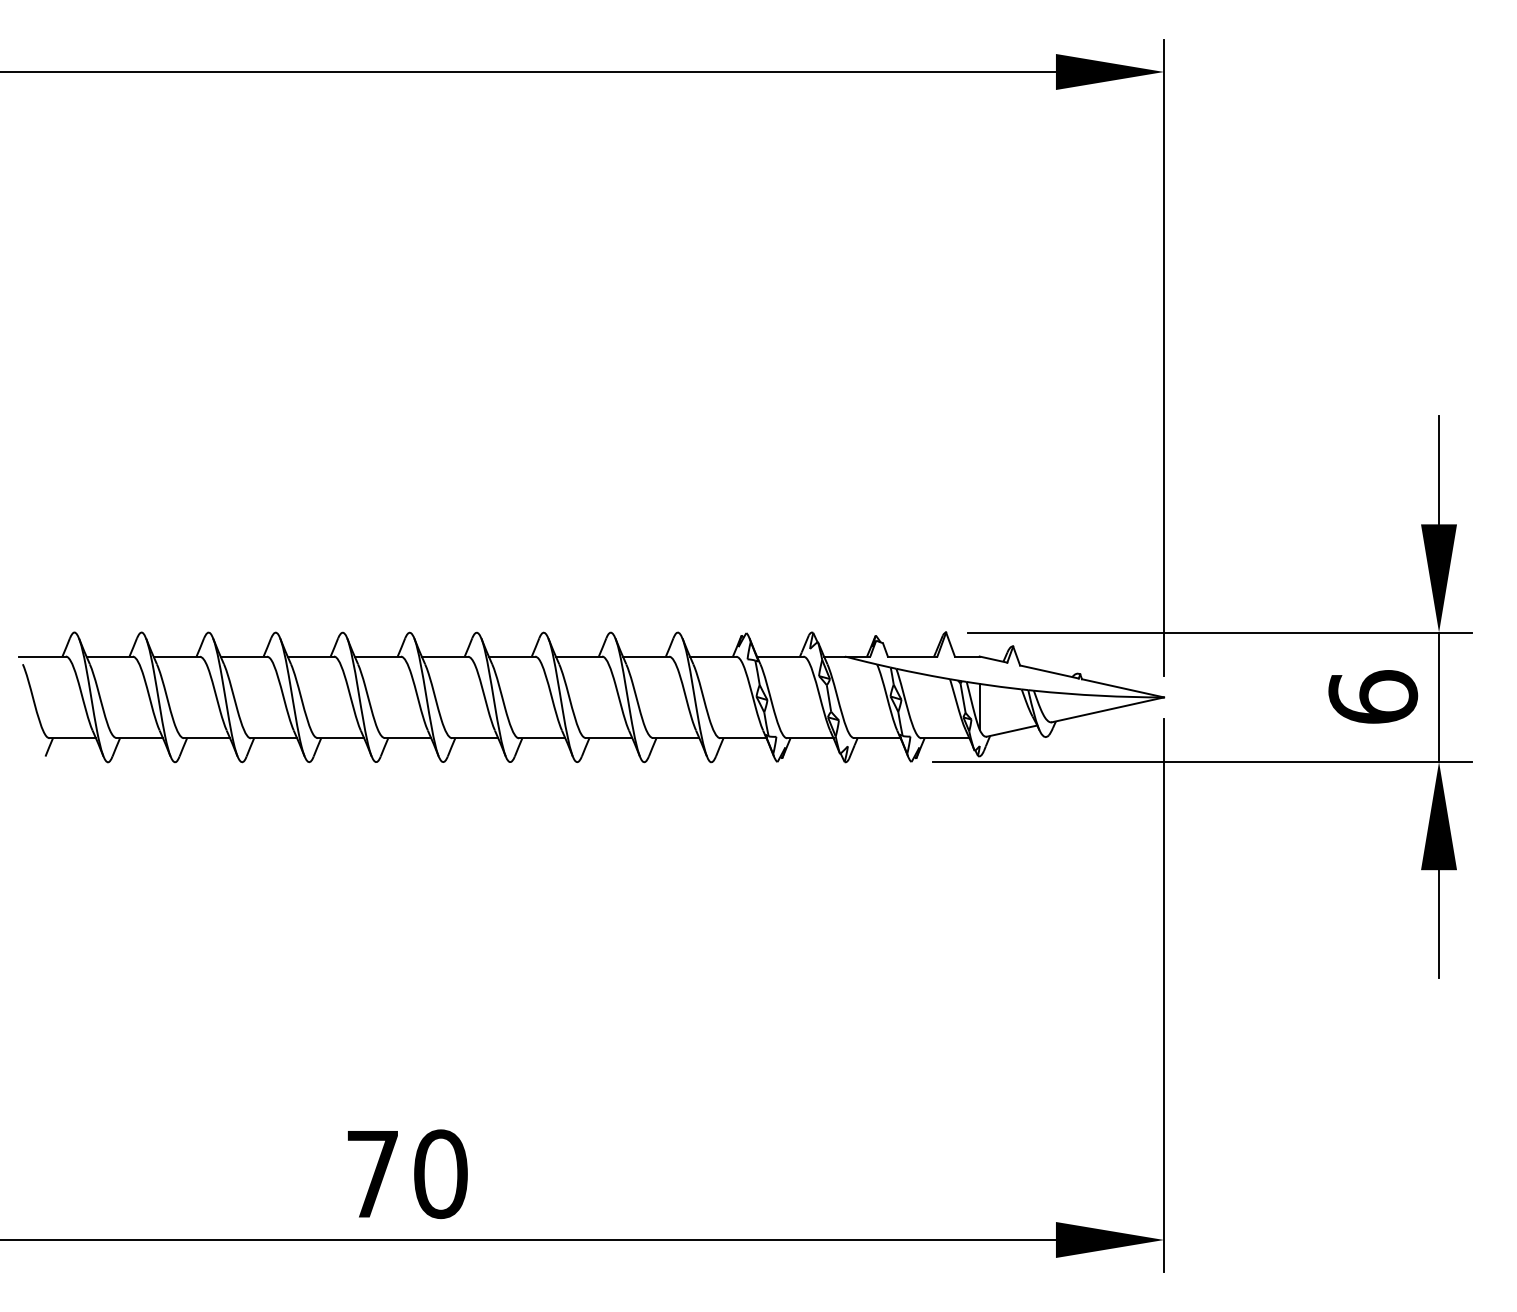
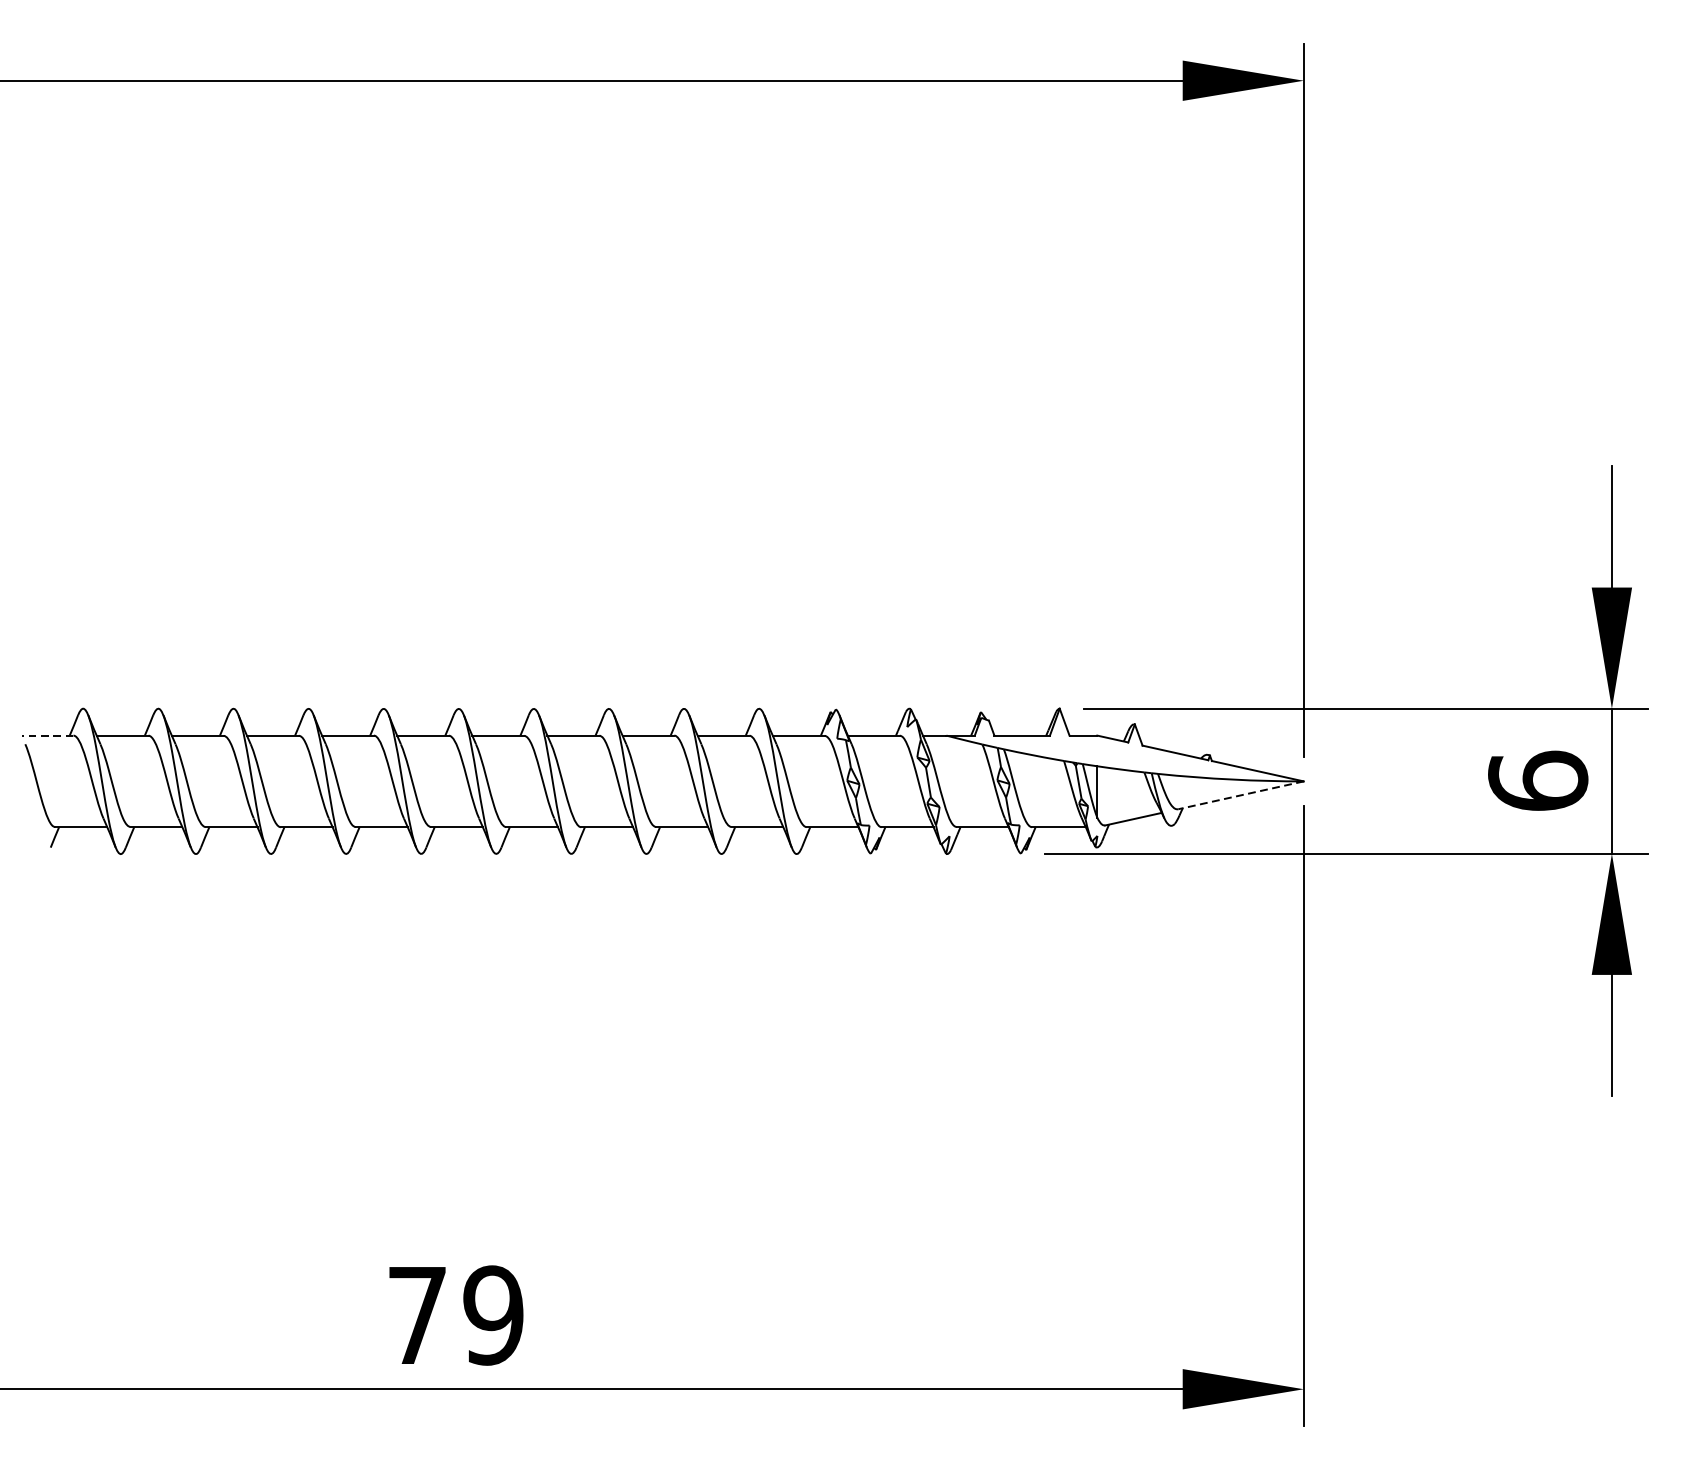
line: (42, 656) -> (47, 735), solid -> dashed
line: (1107, 709) -> (1240, 794), solid -> dashed
text: (440, 1174) -> (493, 1315), 70 -> 79

